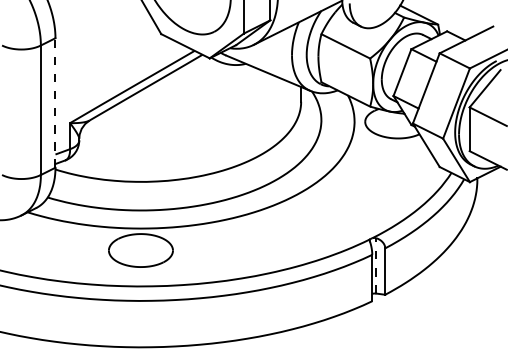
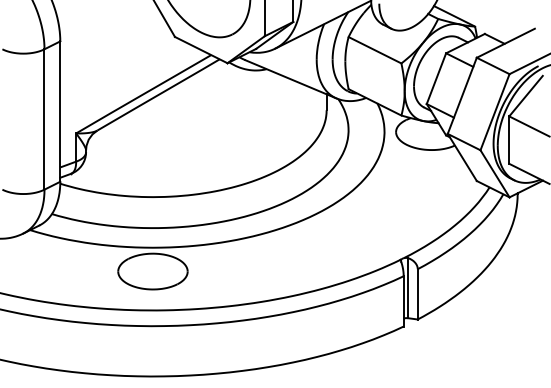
line: (55, 102) -> (60, 111), dashed -> solid
line: (376, 265) -> (408, 287), dashed -> solid

